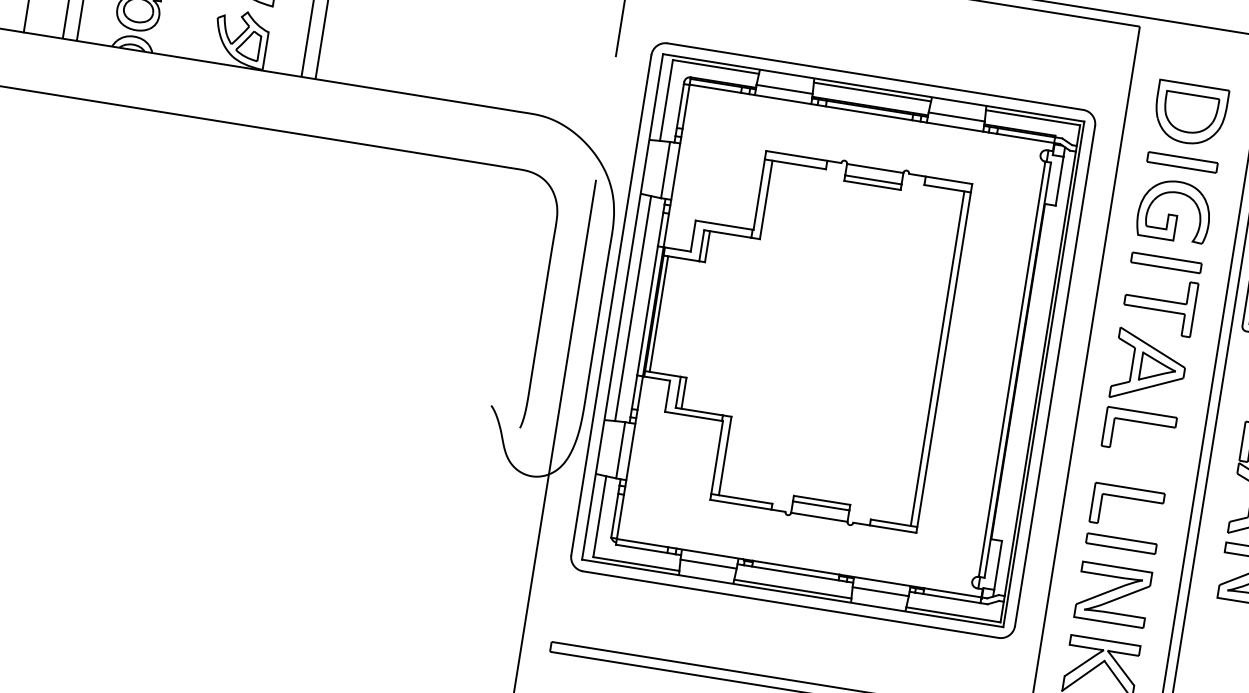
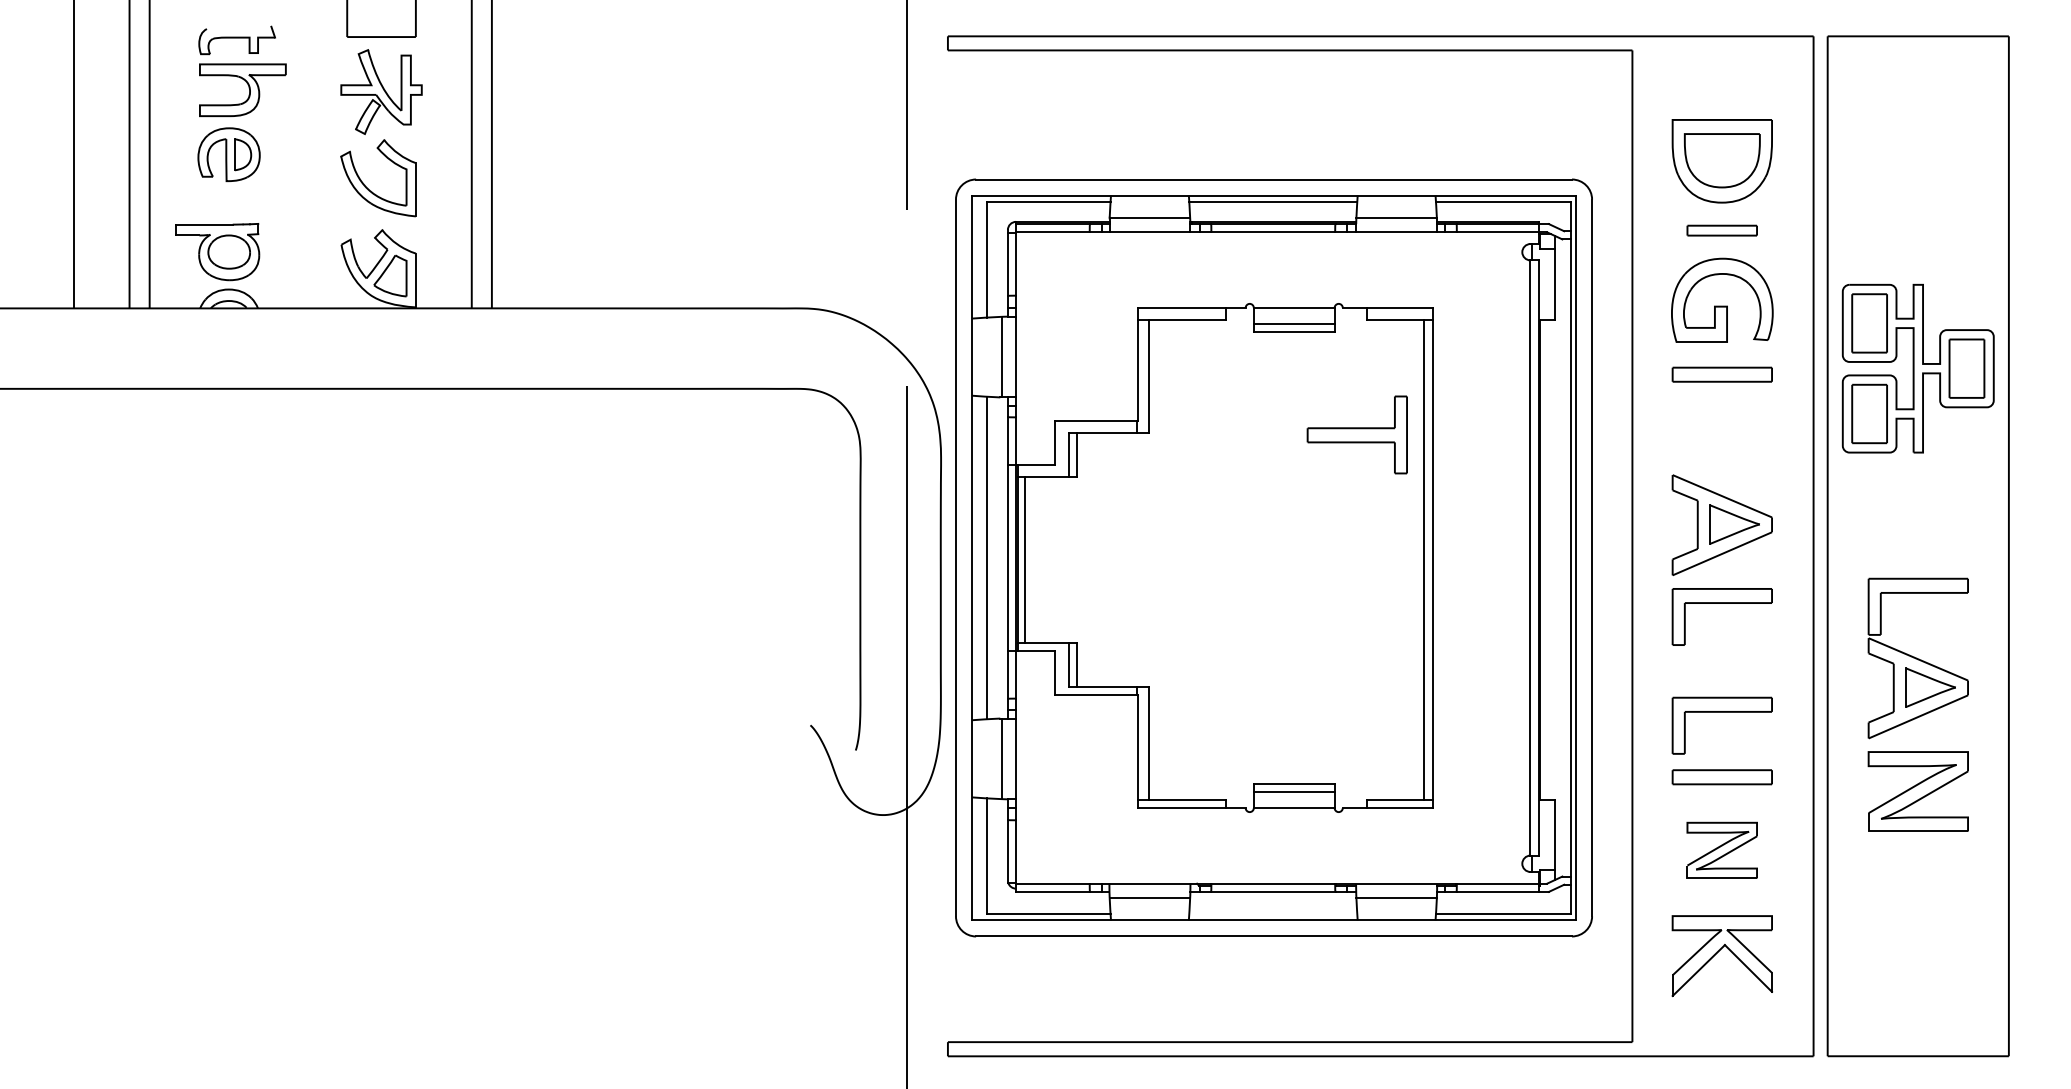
part: (1181, 162) -> (1721, 230), size x0.7
part: (1159, 304) -> (1356, 434), moved
line: (793, 589) -> (1273, 914), removed
part: (1112, 594) -> (1721, 850), size x0.7

